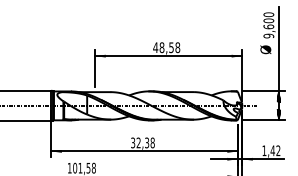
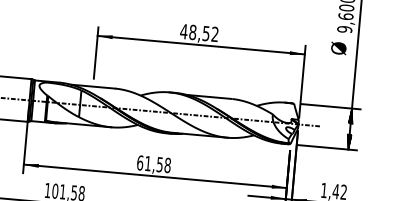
text: (177, 47) -> (214, 34), 48,58 -> 48,52
text: (139, 142) -> (149, 163), 32,38 -> 61,58

